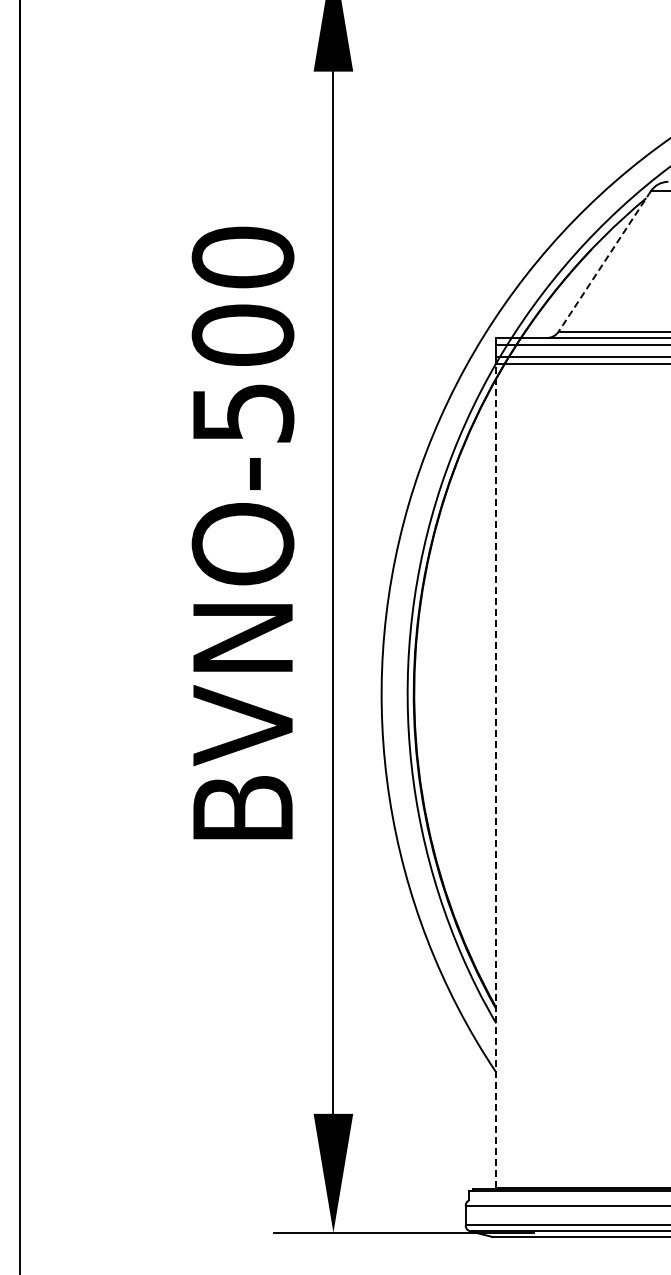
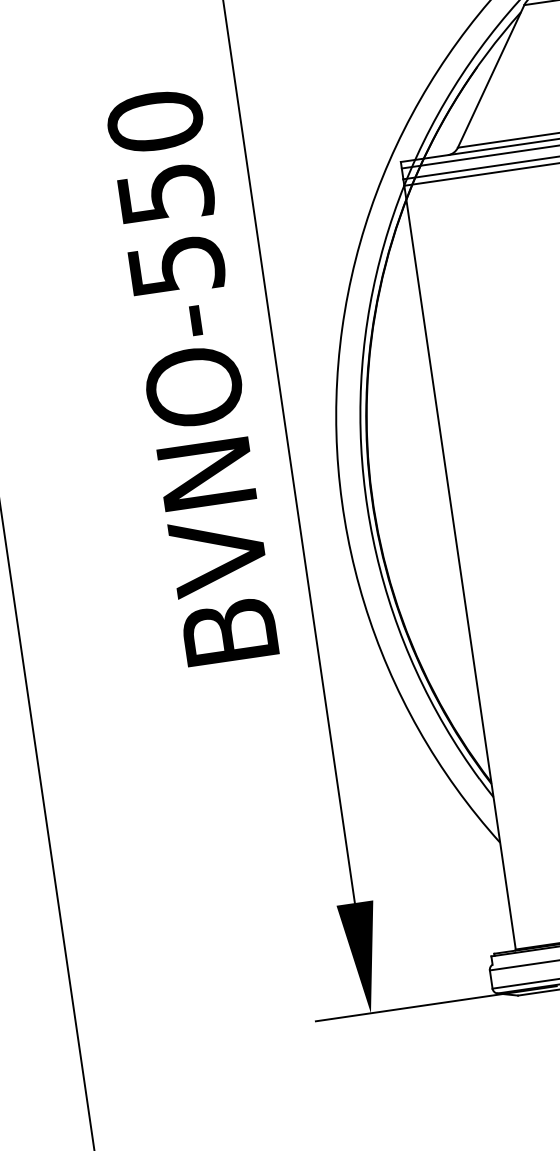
line: (604, 261) -> (490, 76), dashed -> solid
text: (242, 334) -> (165, 193), BVNO-500 -> BVNO-550
line: (496, 775) -> (460, 567), dashed -> solid

